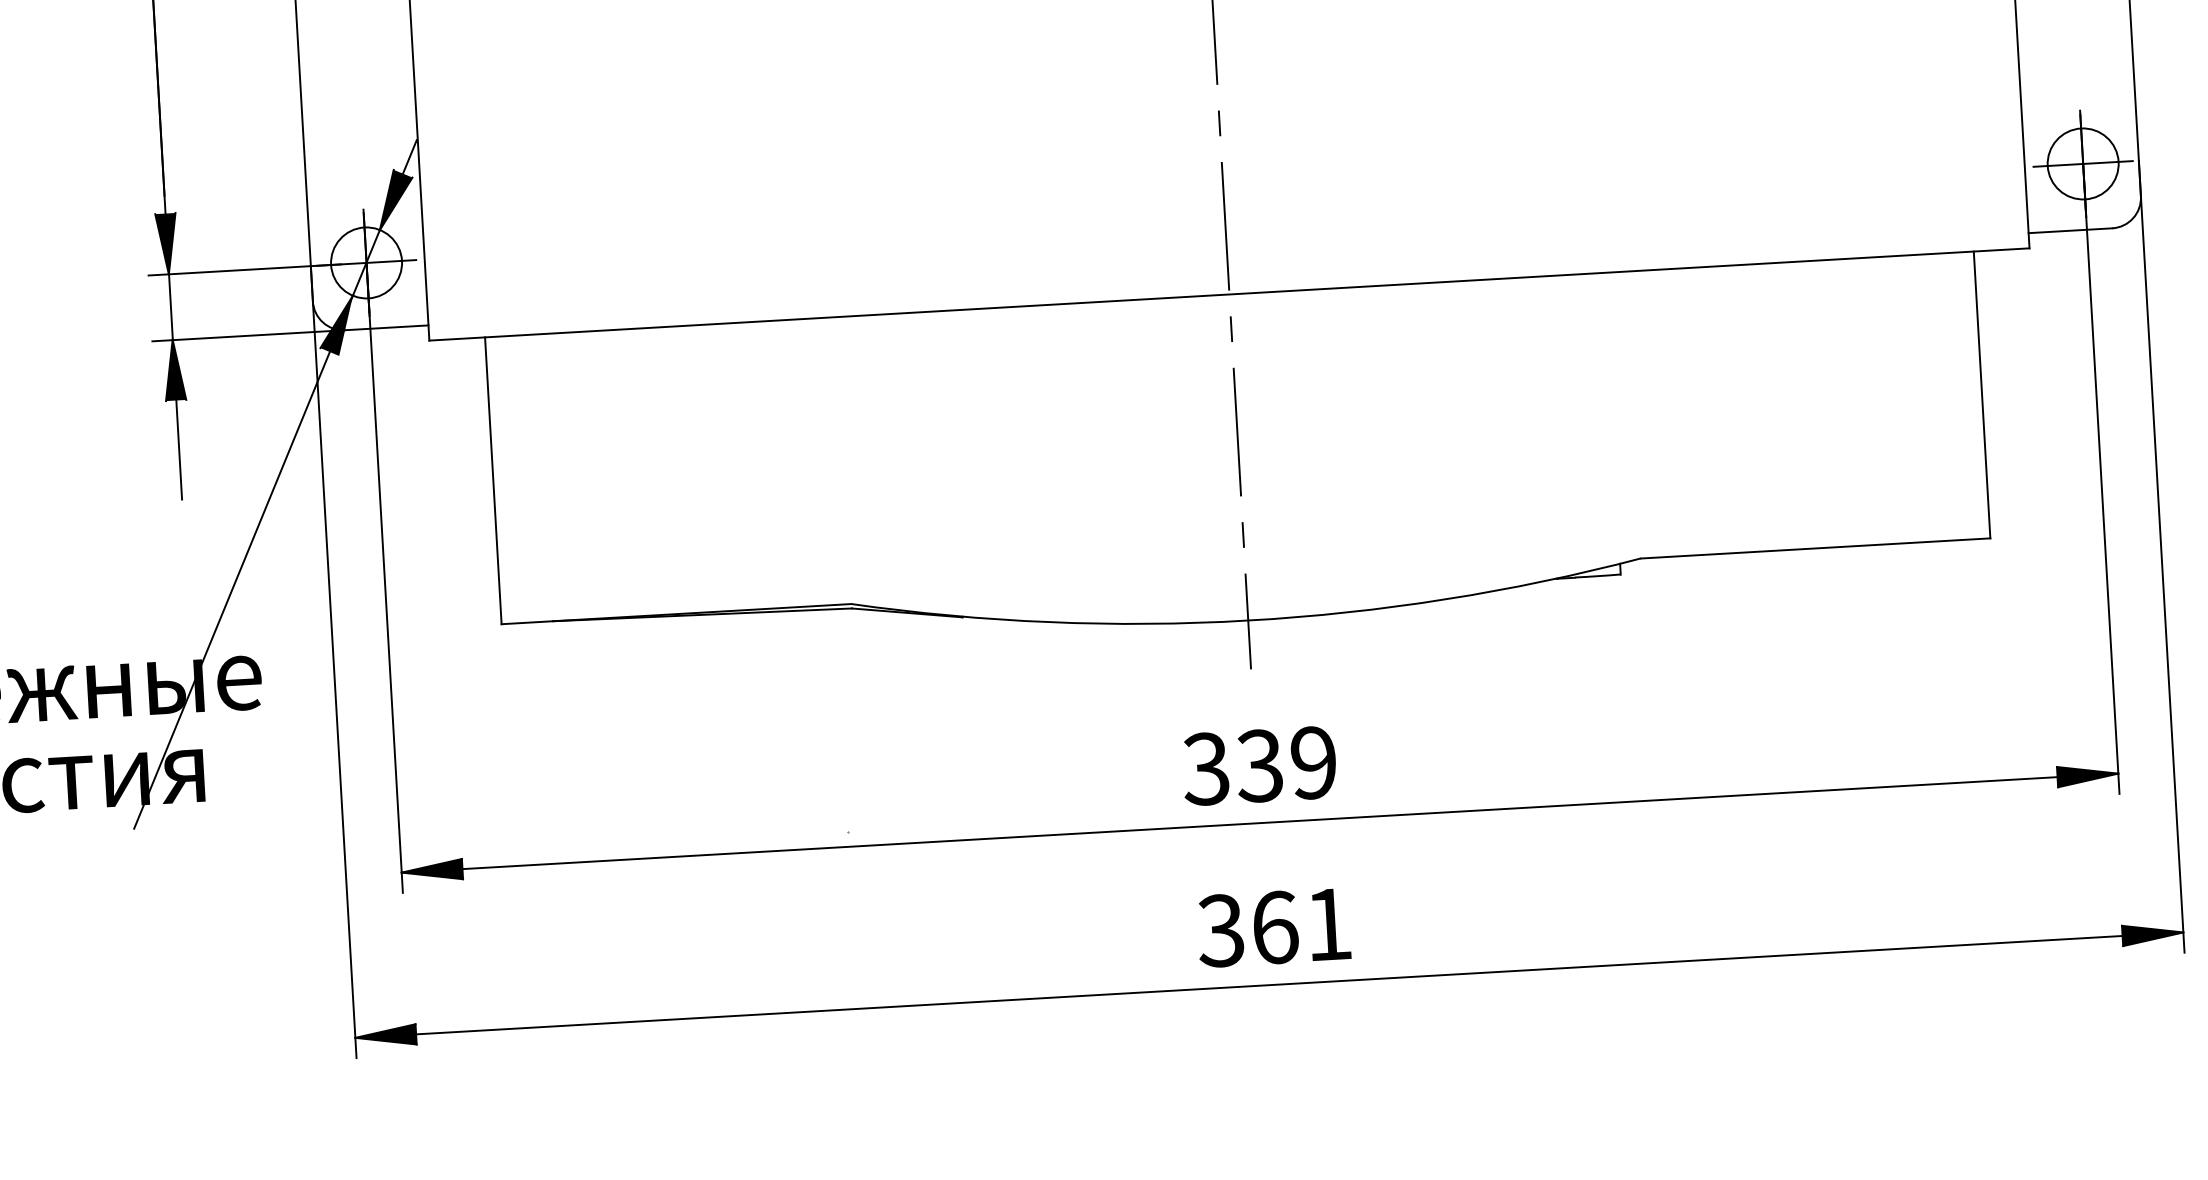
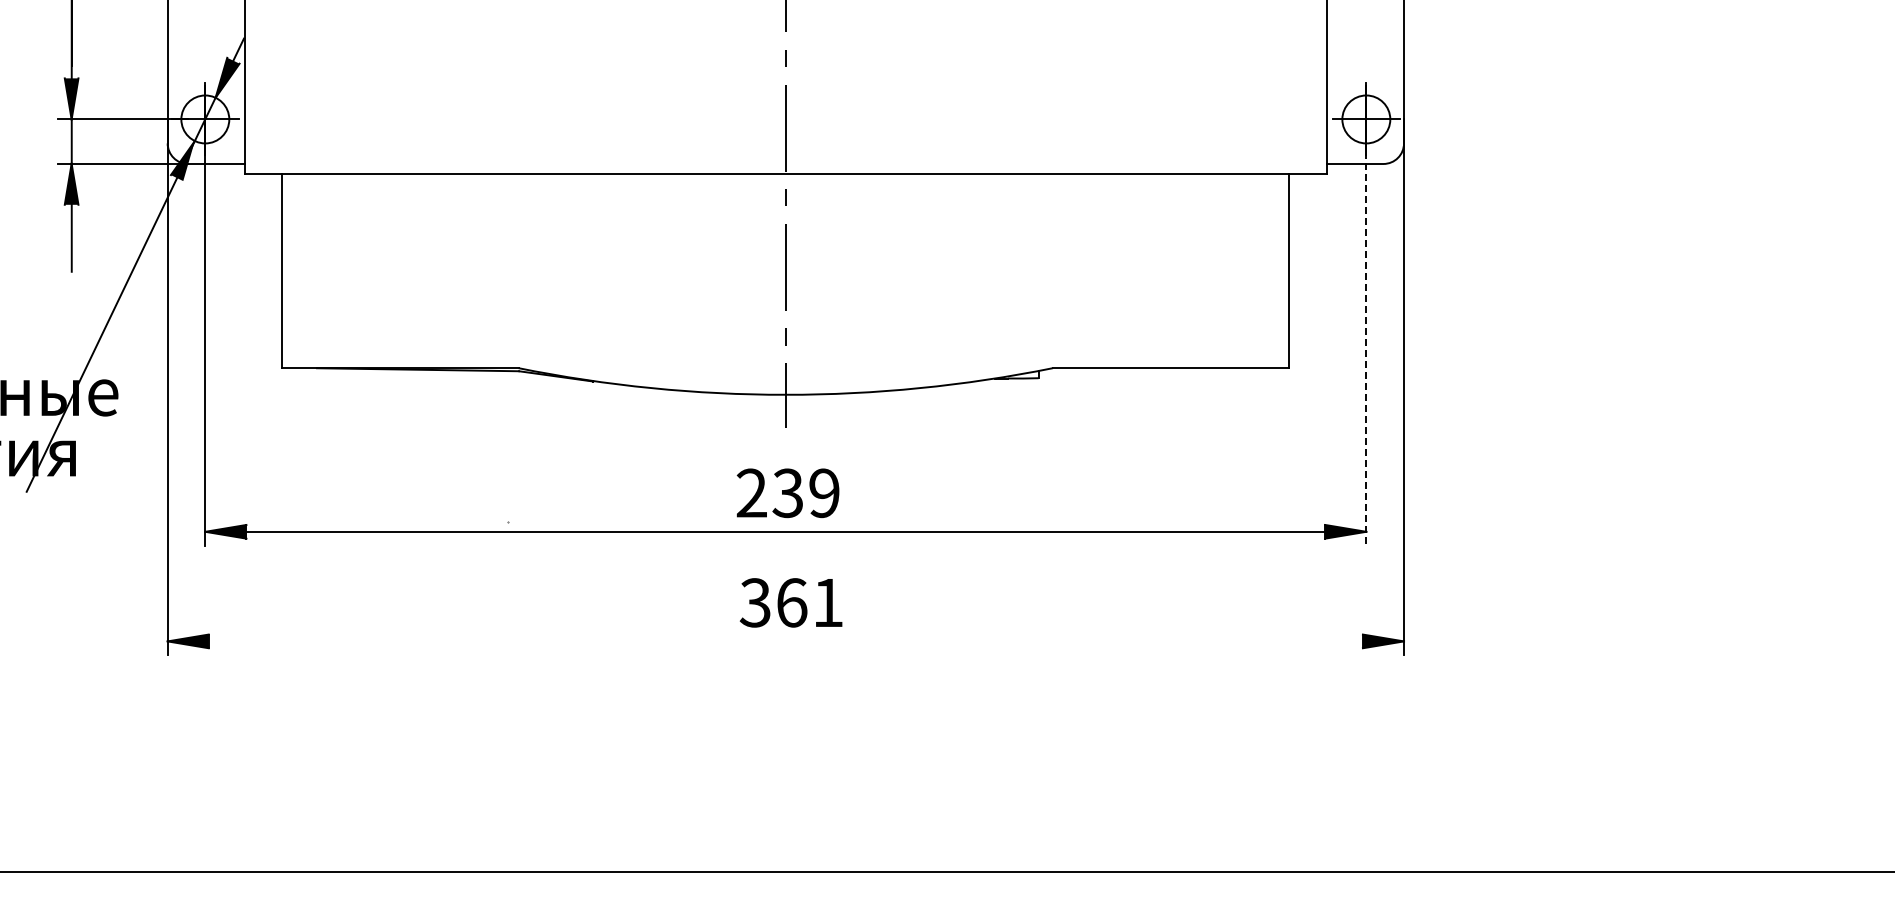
line: (2101, 478) -> (1366, 332), solid -> dashed
text: (1205, 769) -> (751, 493), 339 -> 239
line: (1268, 985) -> (785, 641), removed

